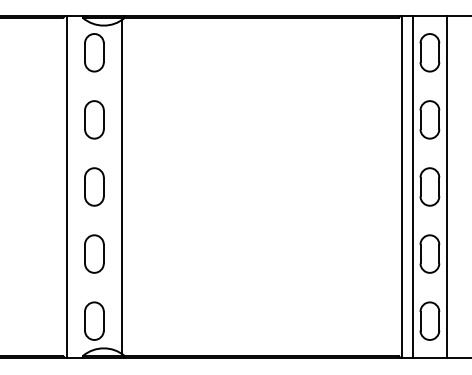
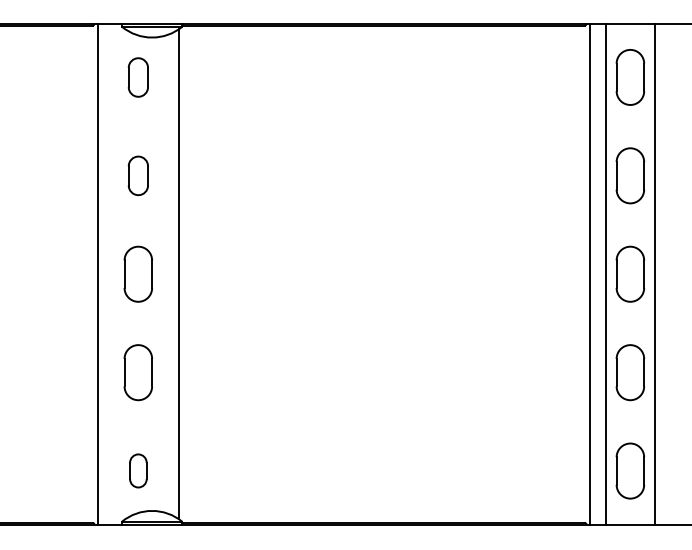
part: (94, 52) -> (138, 76), size x0.7
part: (94, 119) -> (138, 175), size x0.7
part: (94, 320) -> (138, 470), size x0.6

